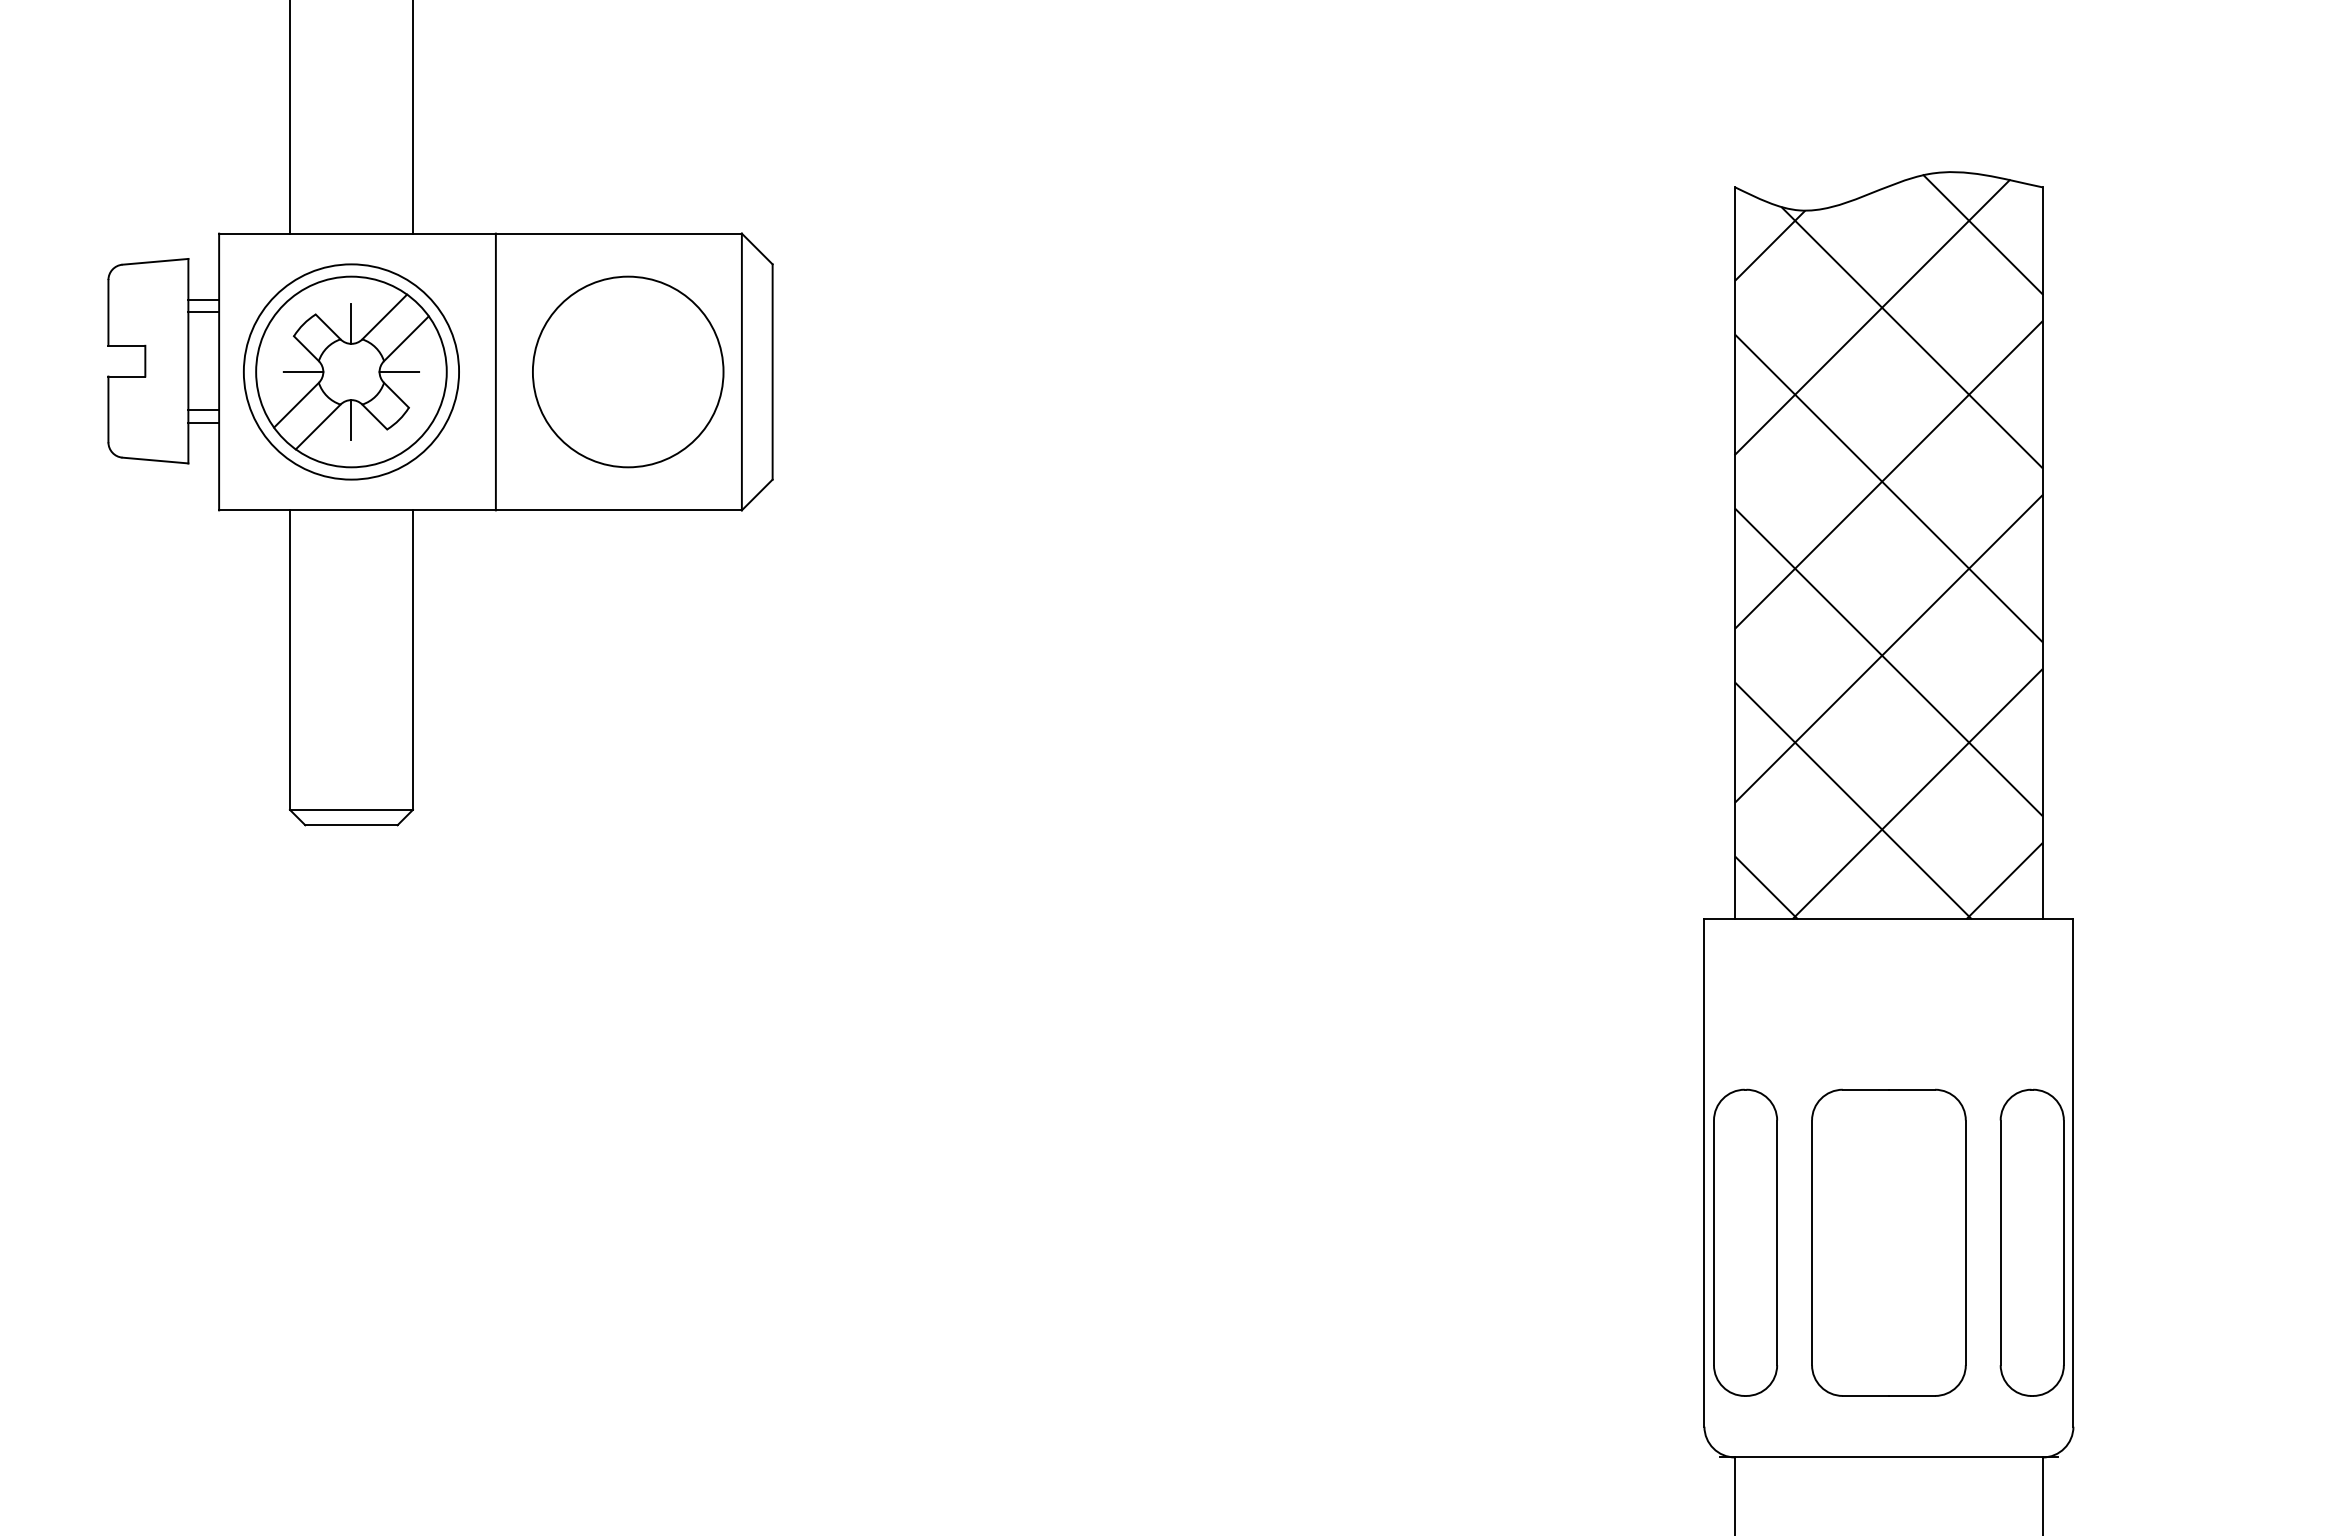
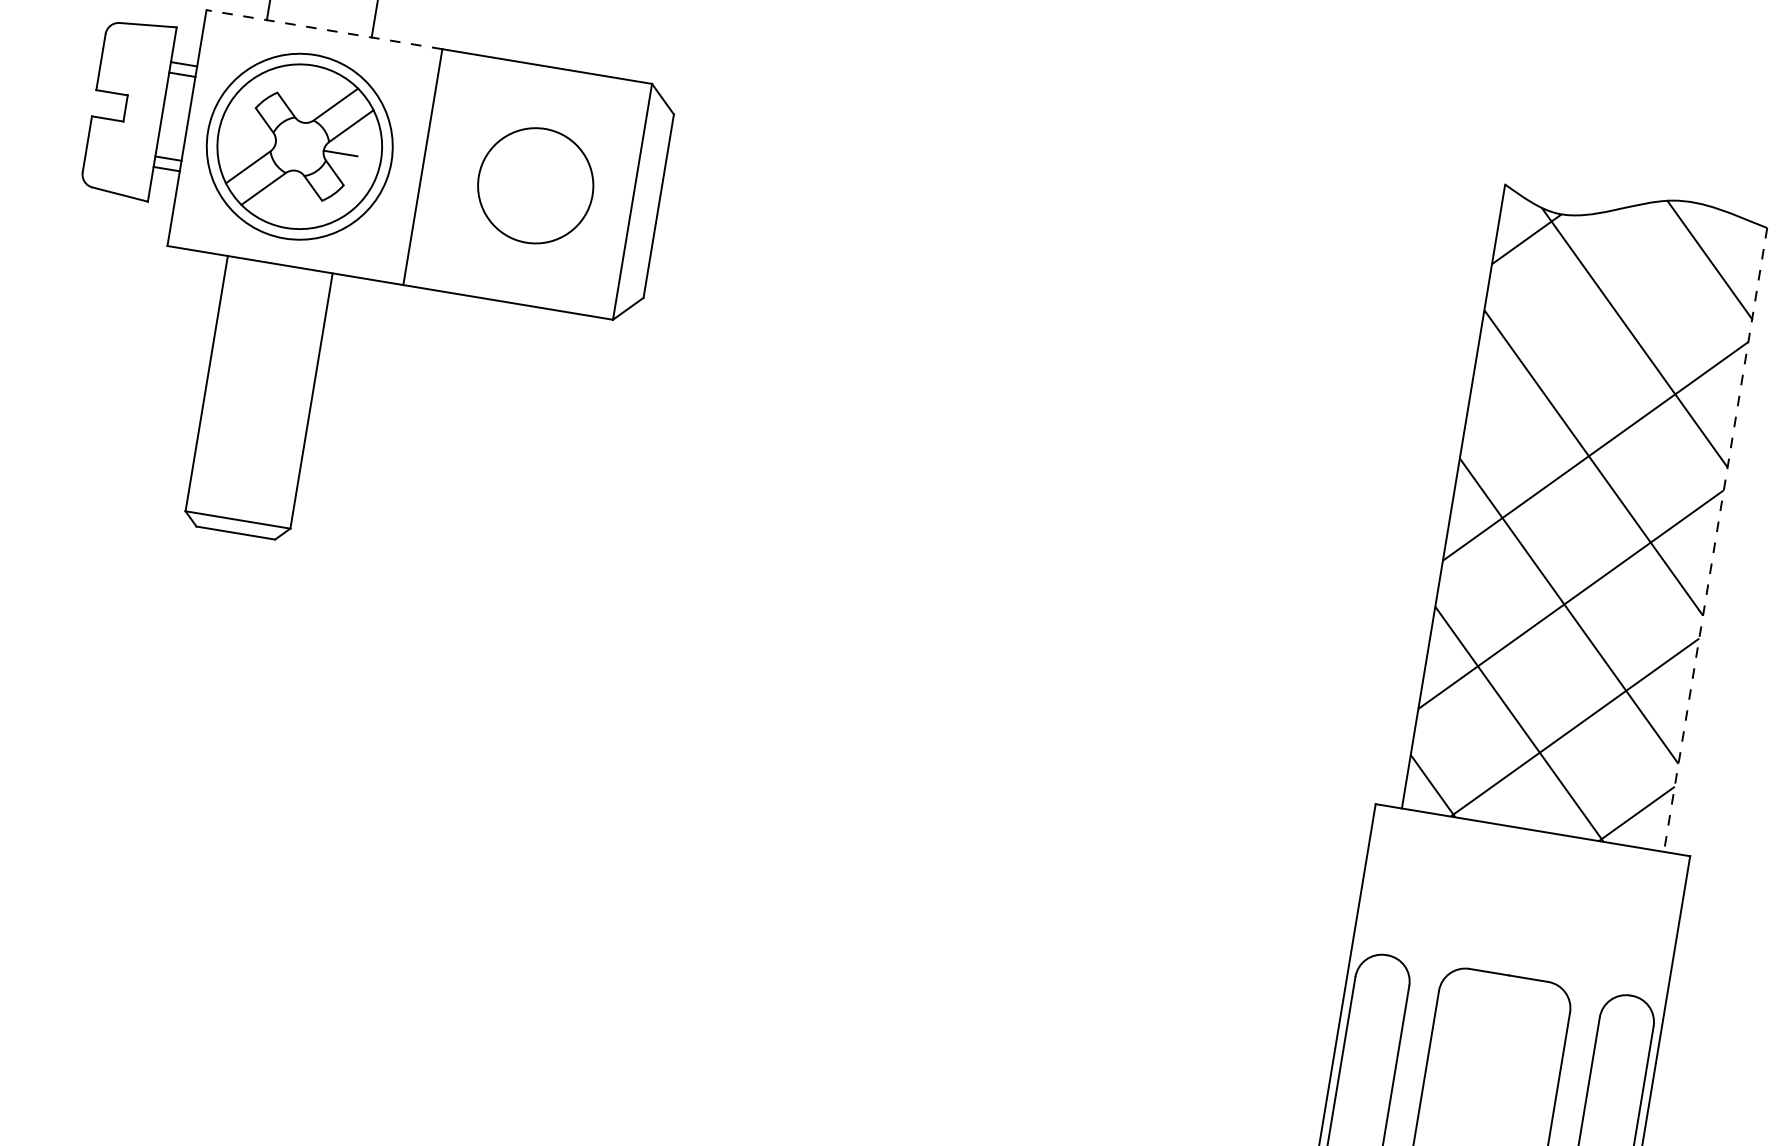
line: (357, 233) -> (324, 29), solid -> dashed
line: (1872, 317) -> (1603, 314), removed
line: (351, 323) -> (306, 105), removed
circle: (628, 371) -> (535, 185), size x0.7
line: (303, 372) -> (258, 140), removed
line: (351, 419) -> (293, 187), removed
line: (2042, 553) -> (1715, 540), solid -> dashed

